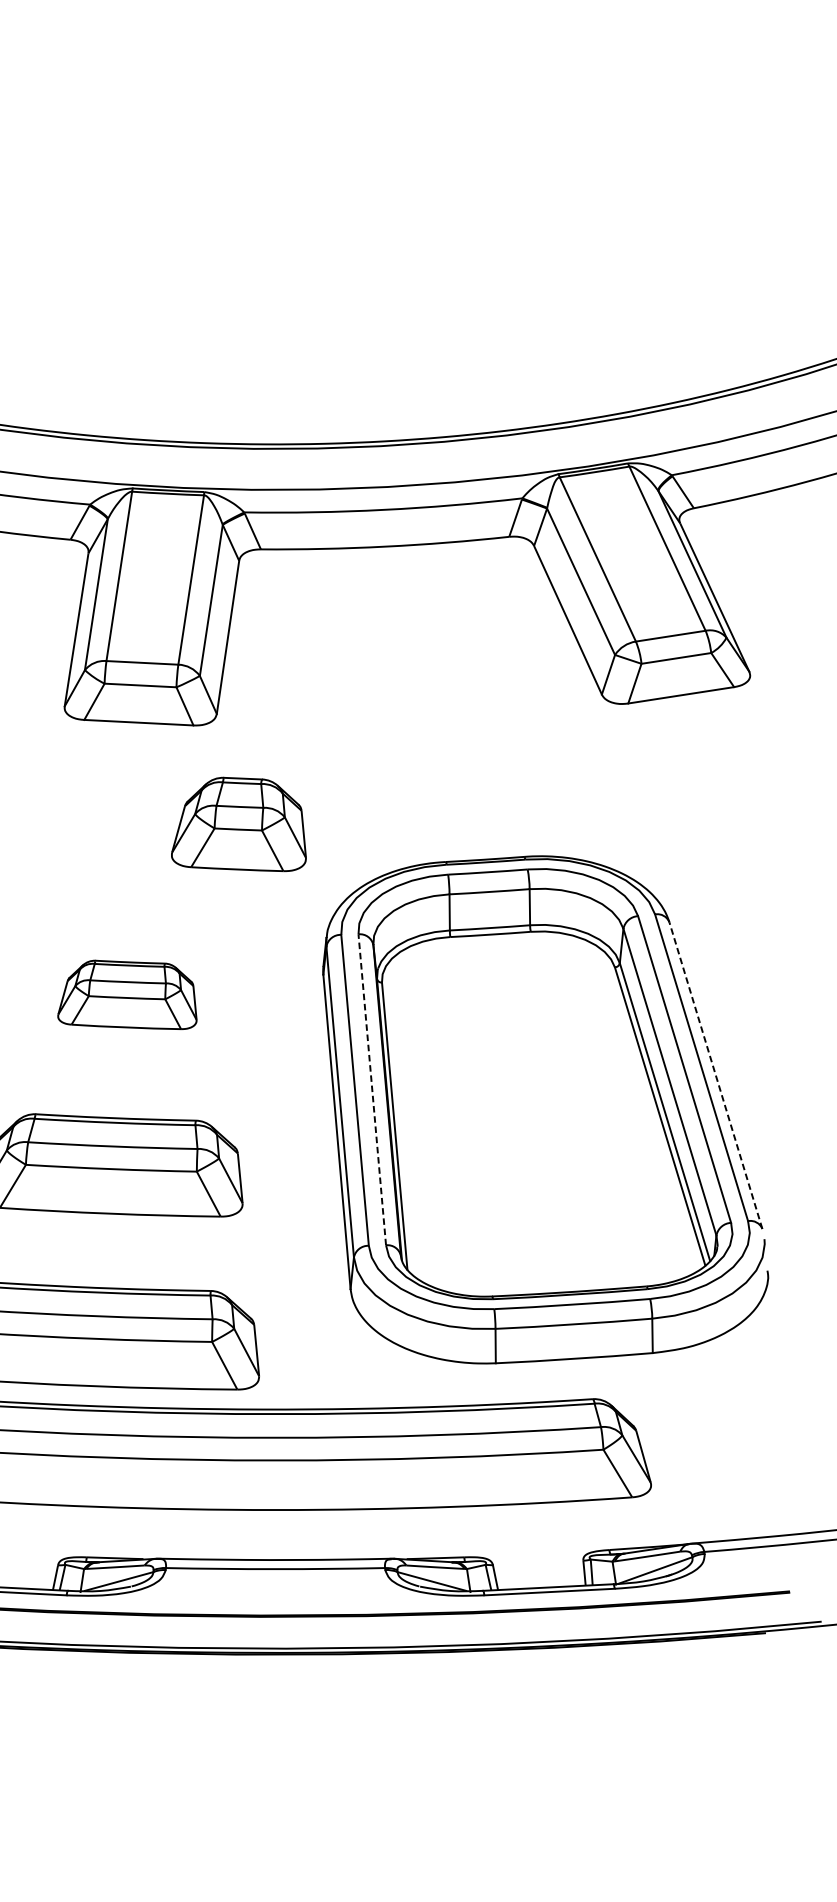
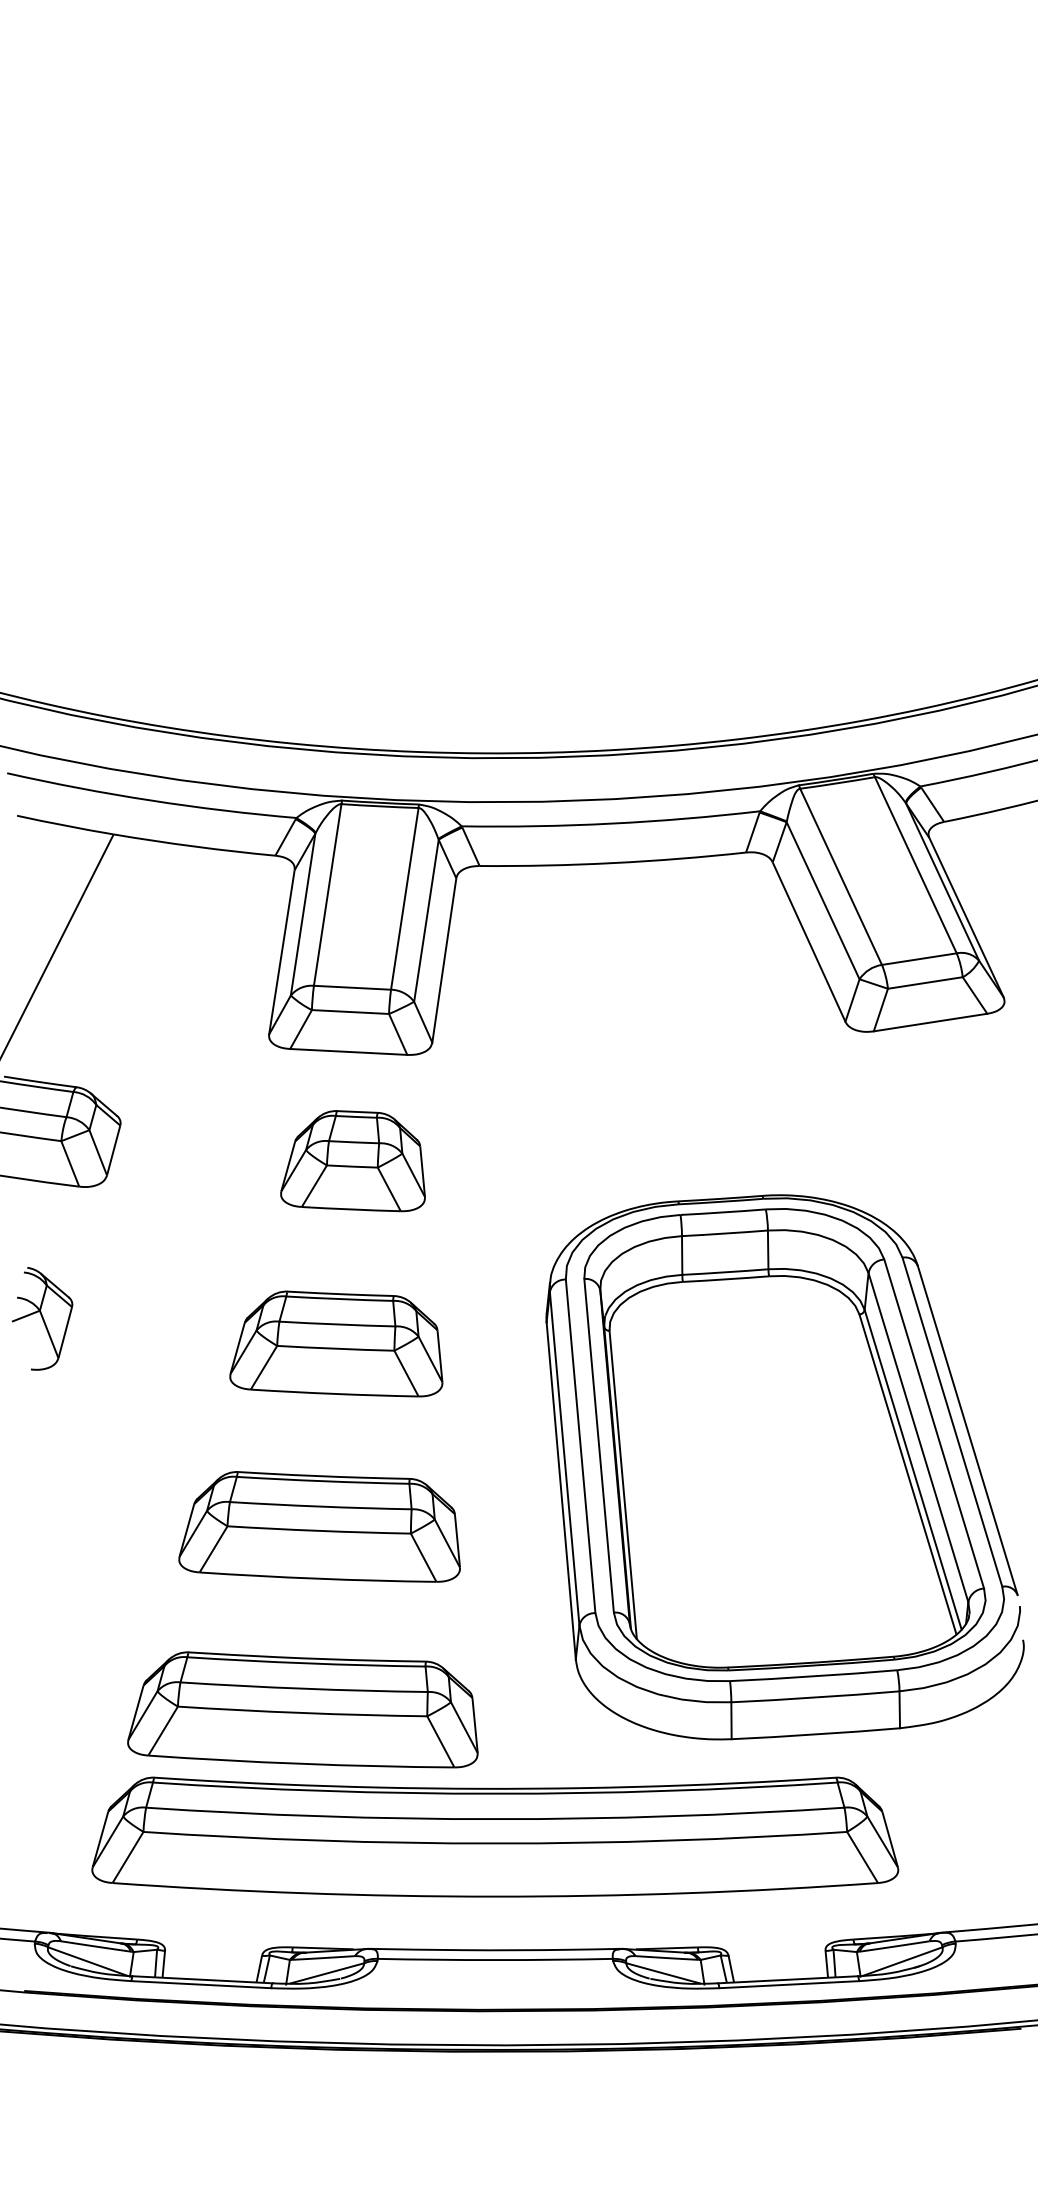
part: (238, 824) -> (352, 1161), moved
part: (127, 994) -> (336, 1343), size x1.43
line: (715, 1075) -> (967, 1430), dashed -> solid
line: (372, 1089) -> (599, 1445), dashed -> solid

